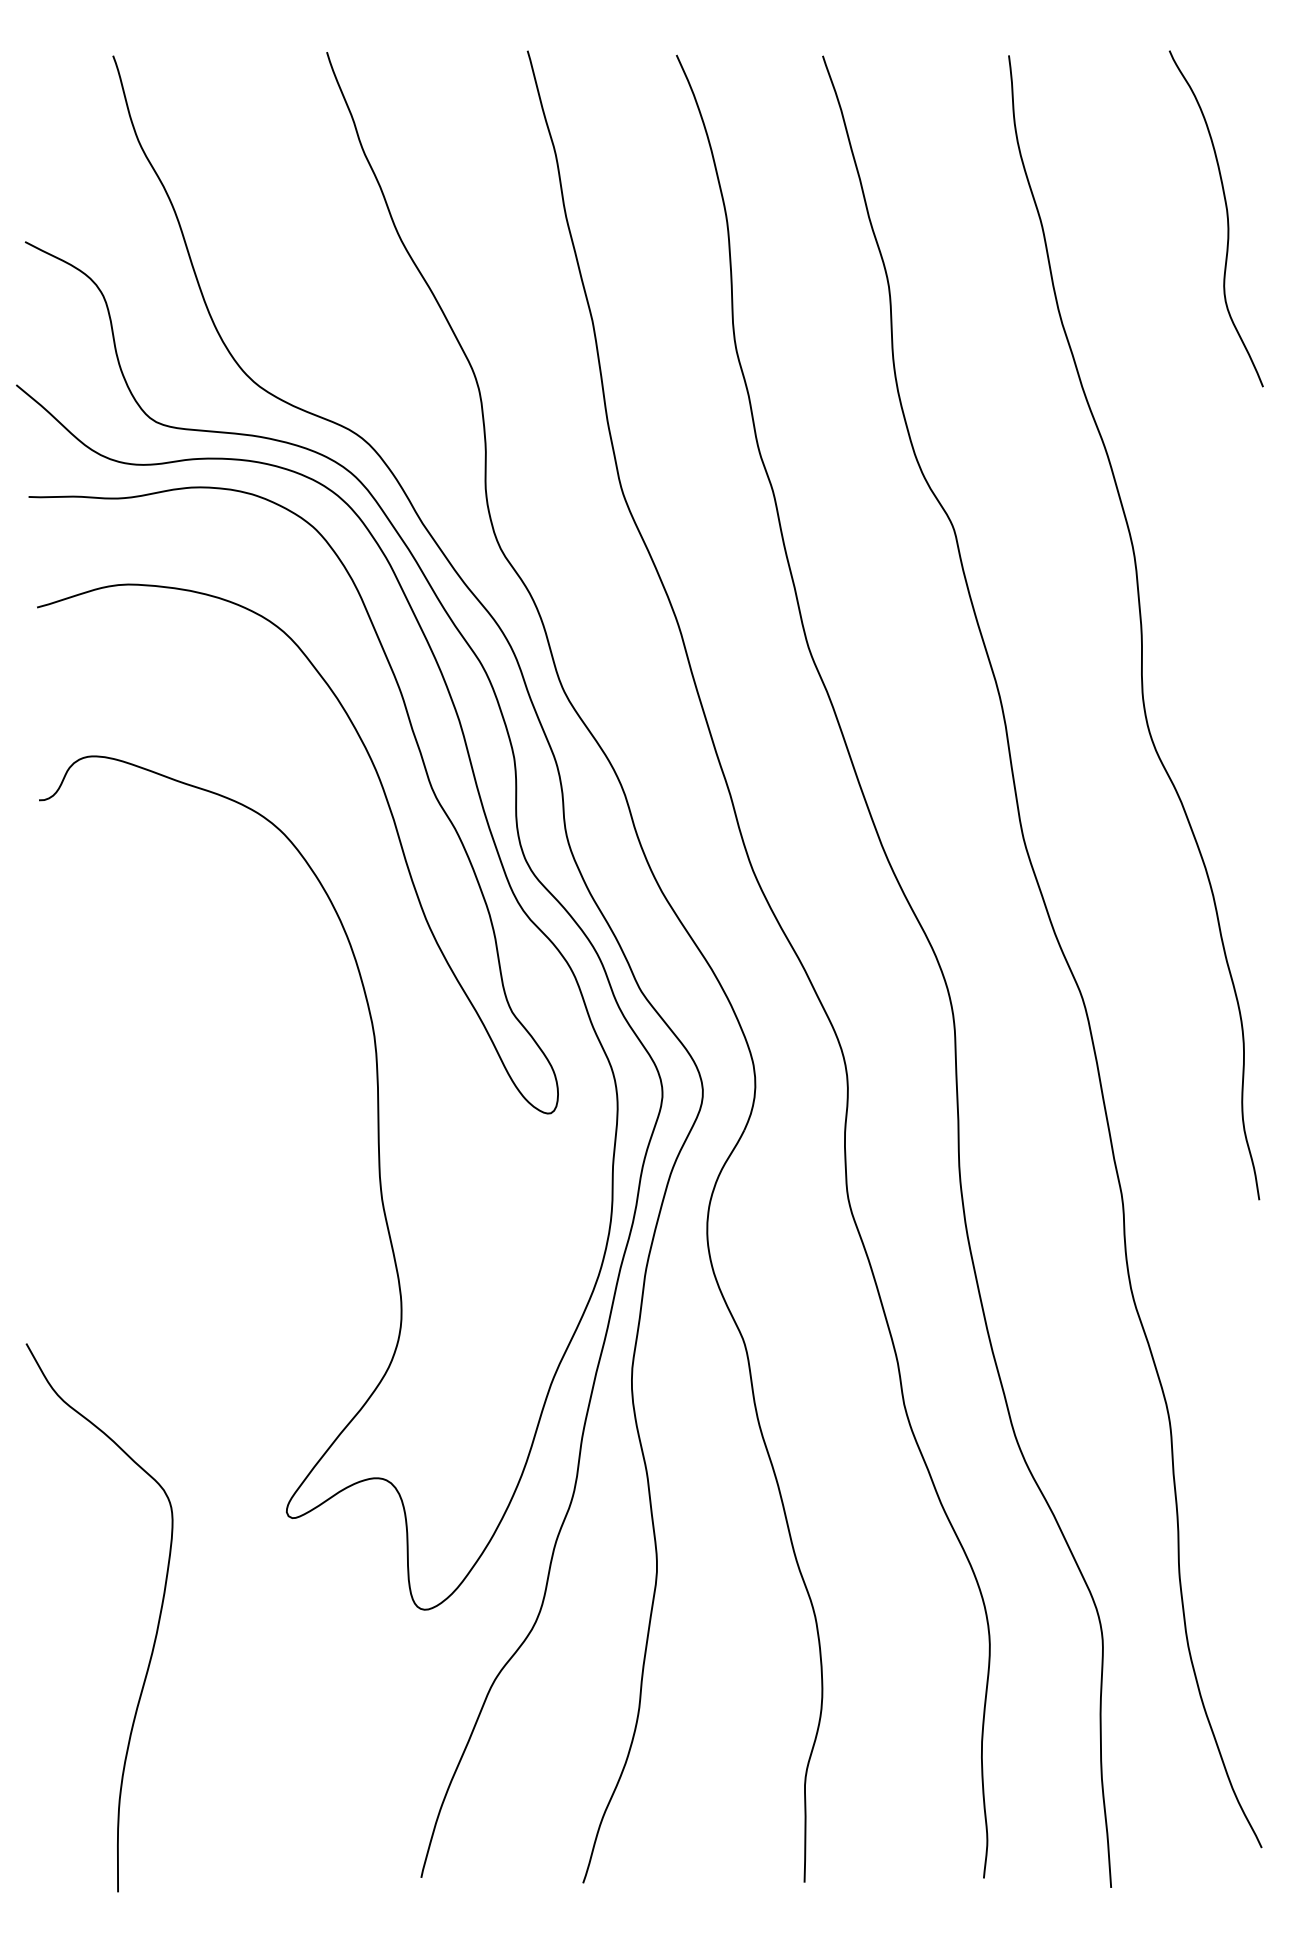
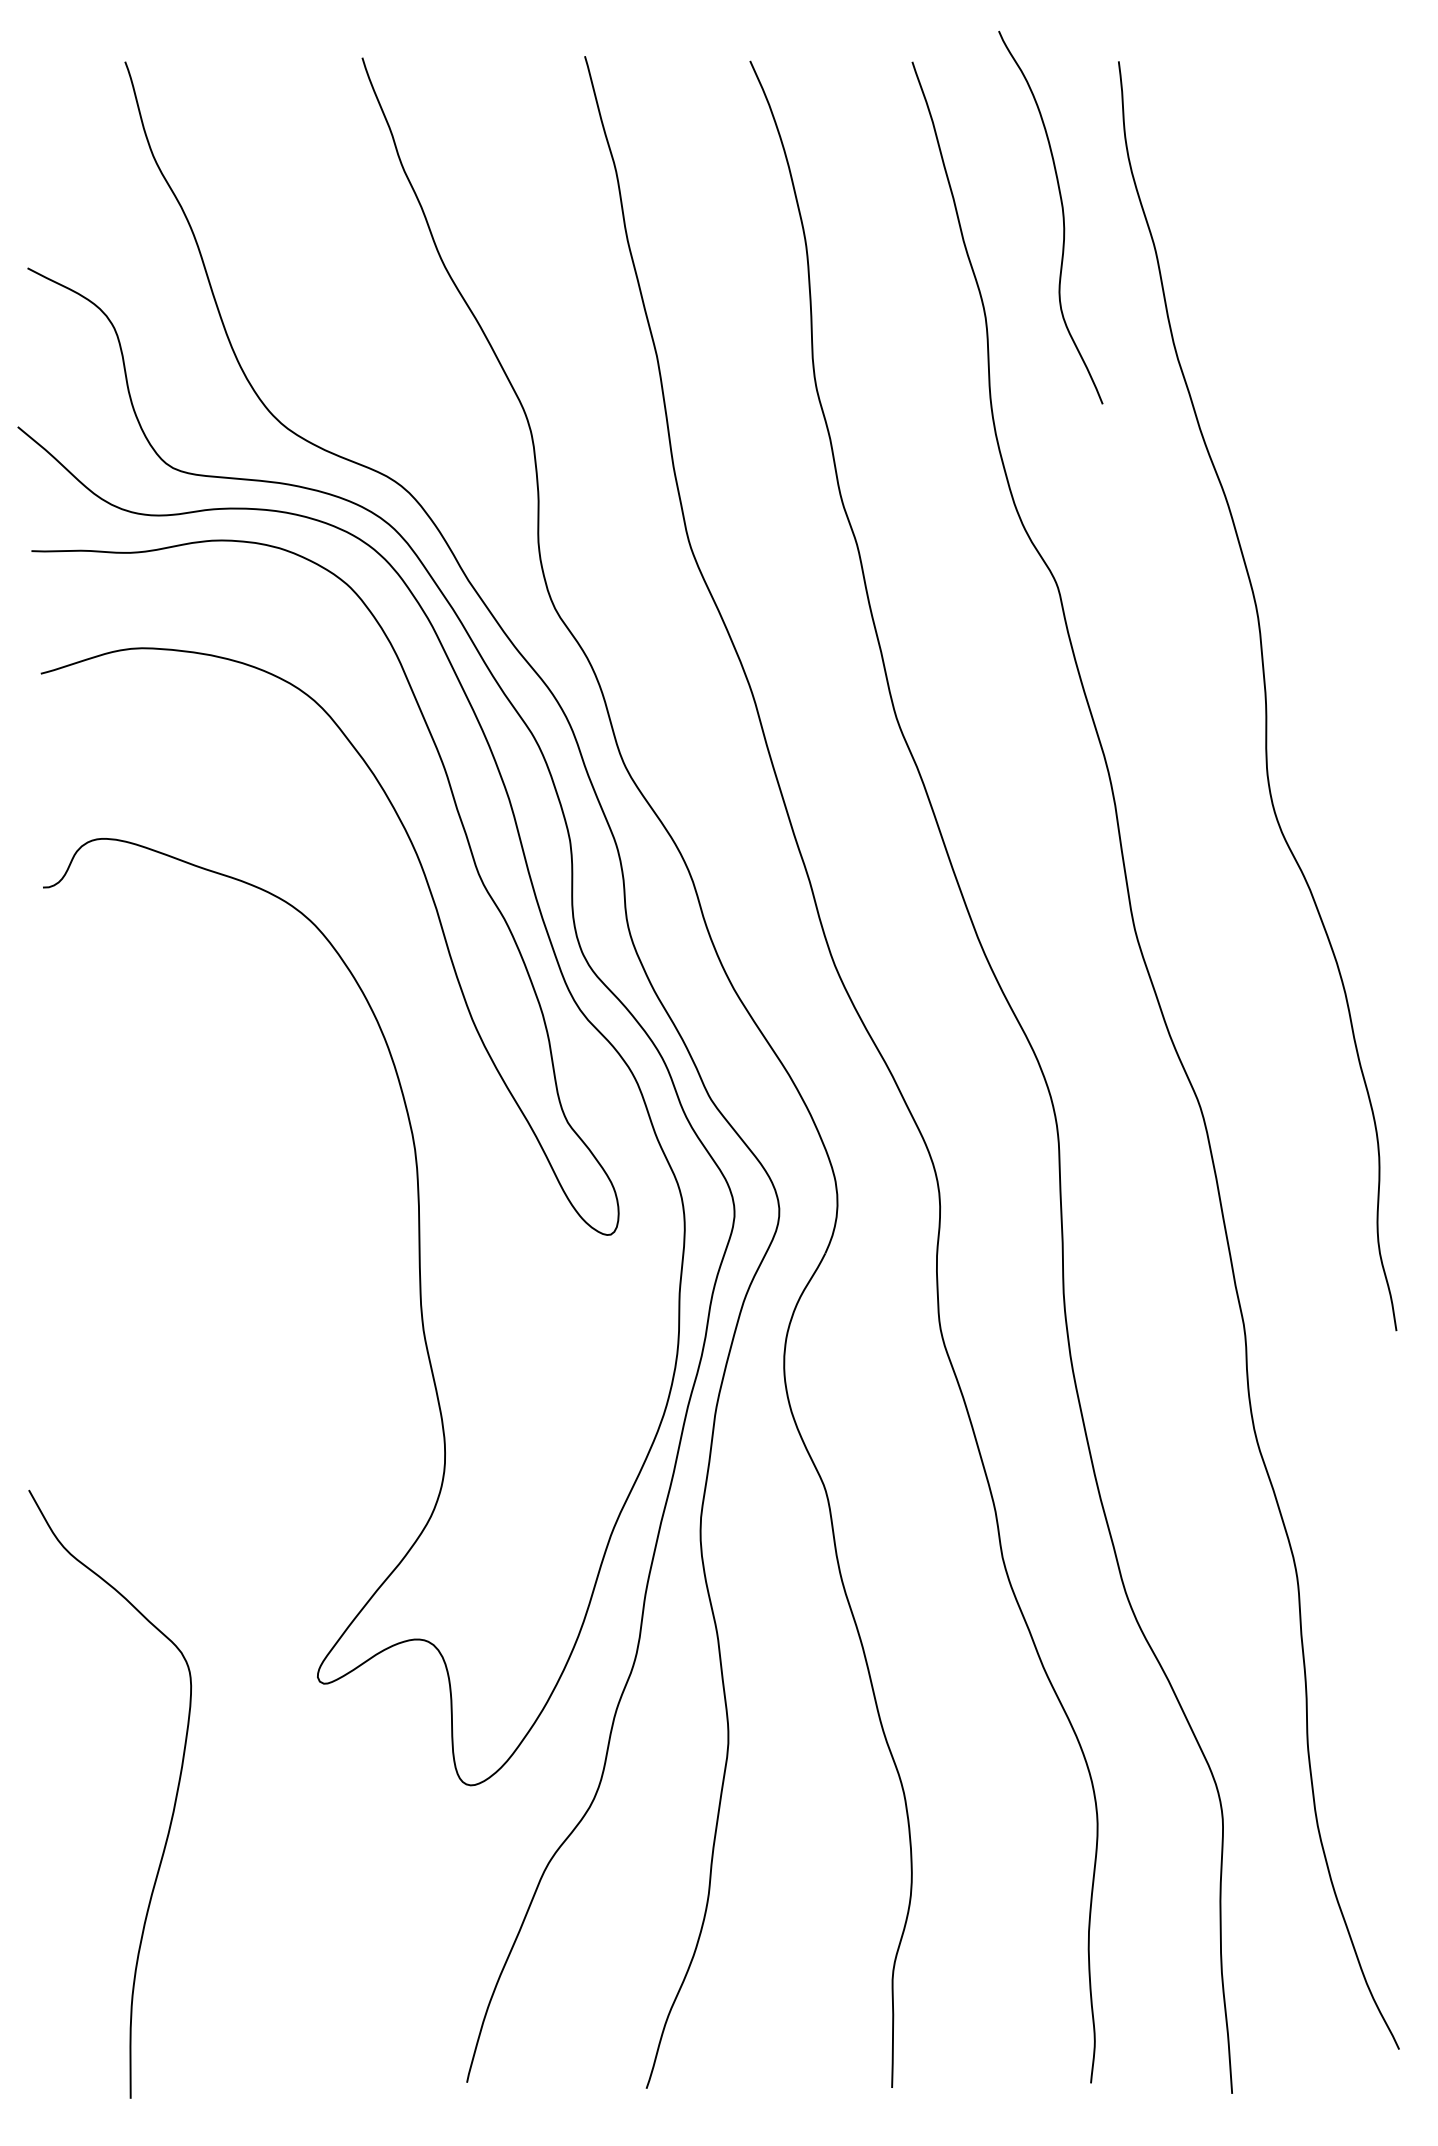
curve: (1226, 218) -> (1062, 217), moved

